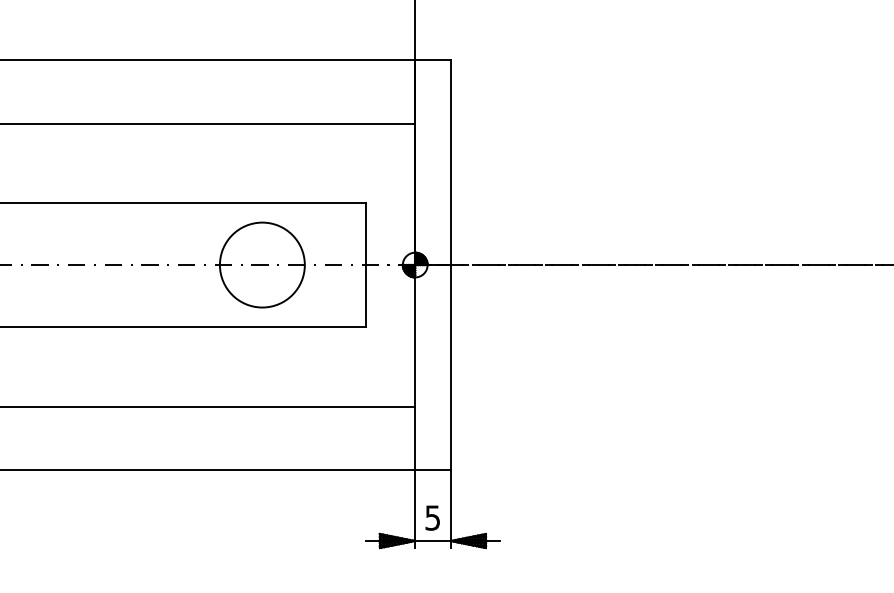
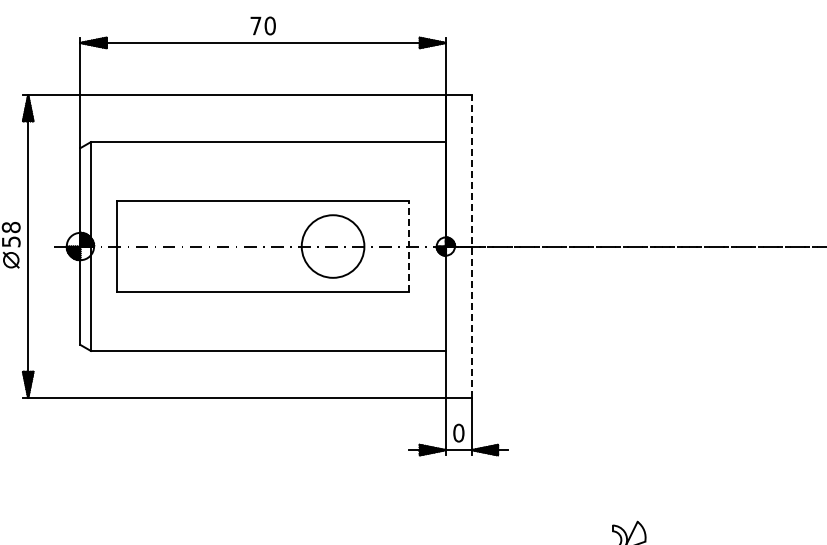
line: (365, 265) -> (409, 246), solid -> dashed
line: (450, 265) -> (471, 246), solid -> dashed
text: (432, 517) -> (458, 432), 5 -> 0

